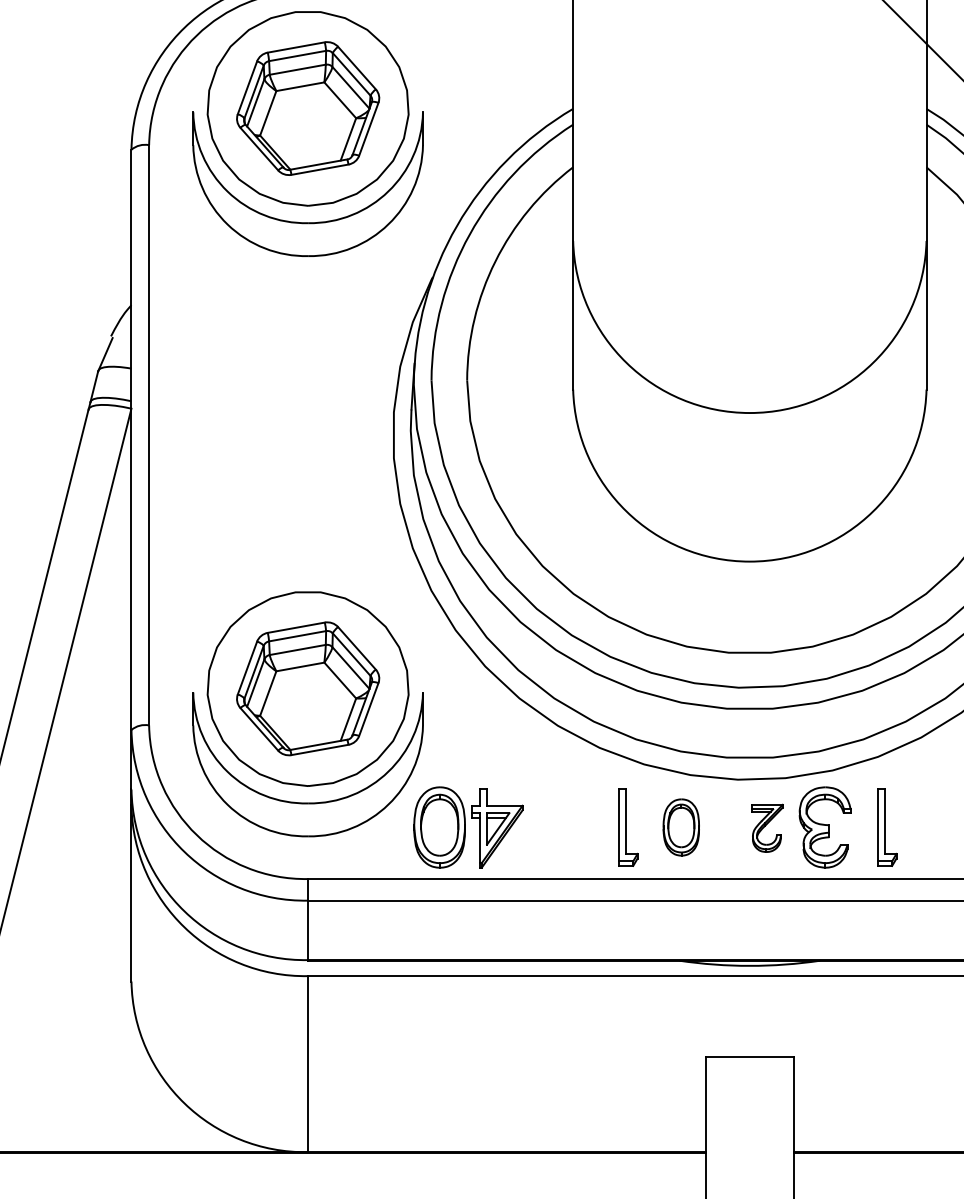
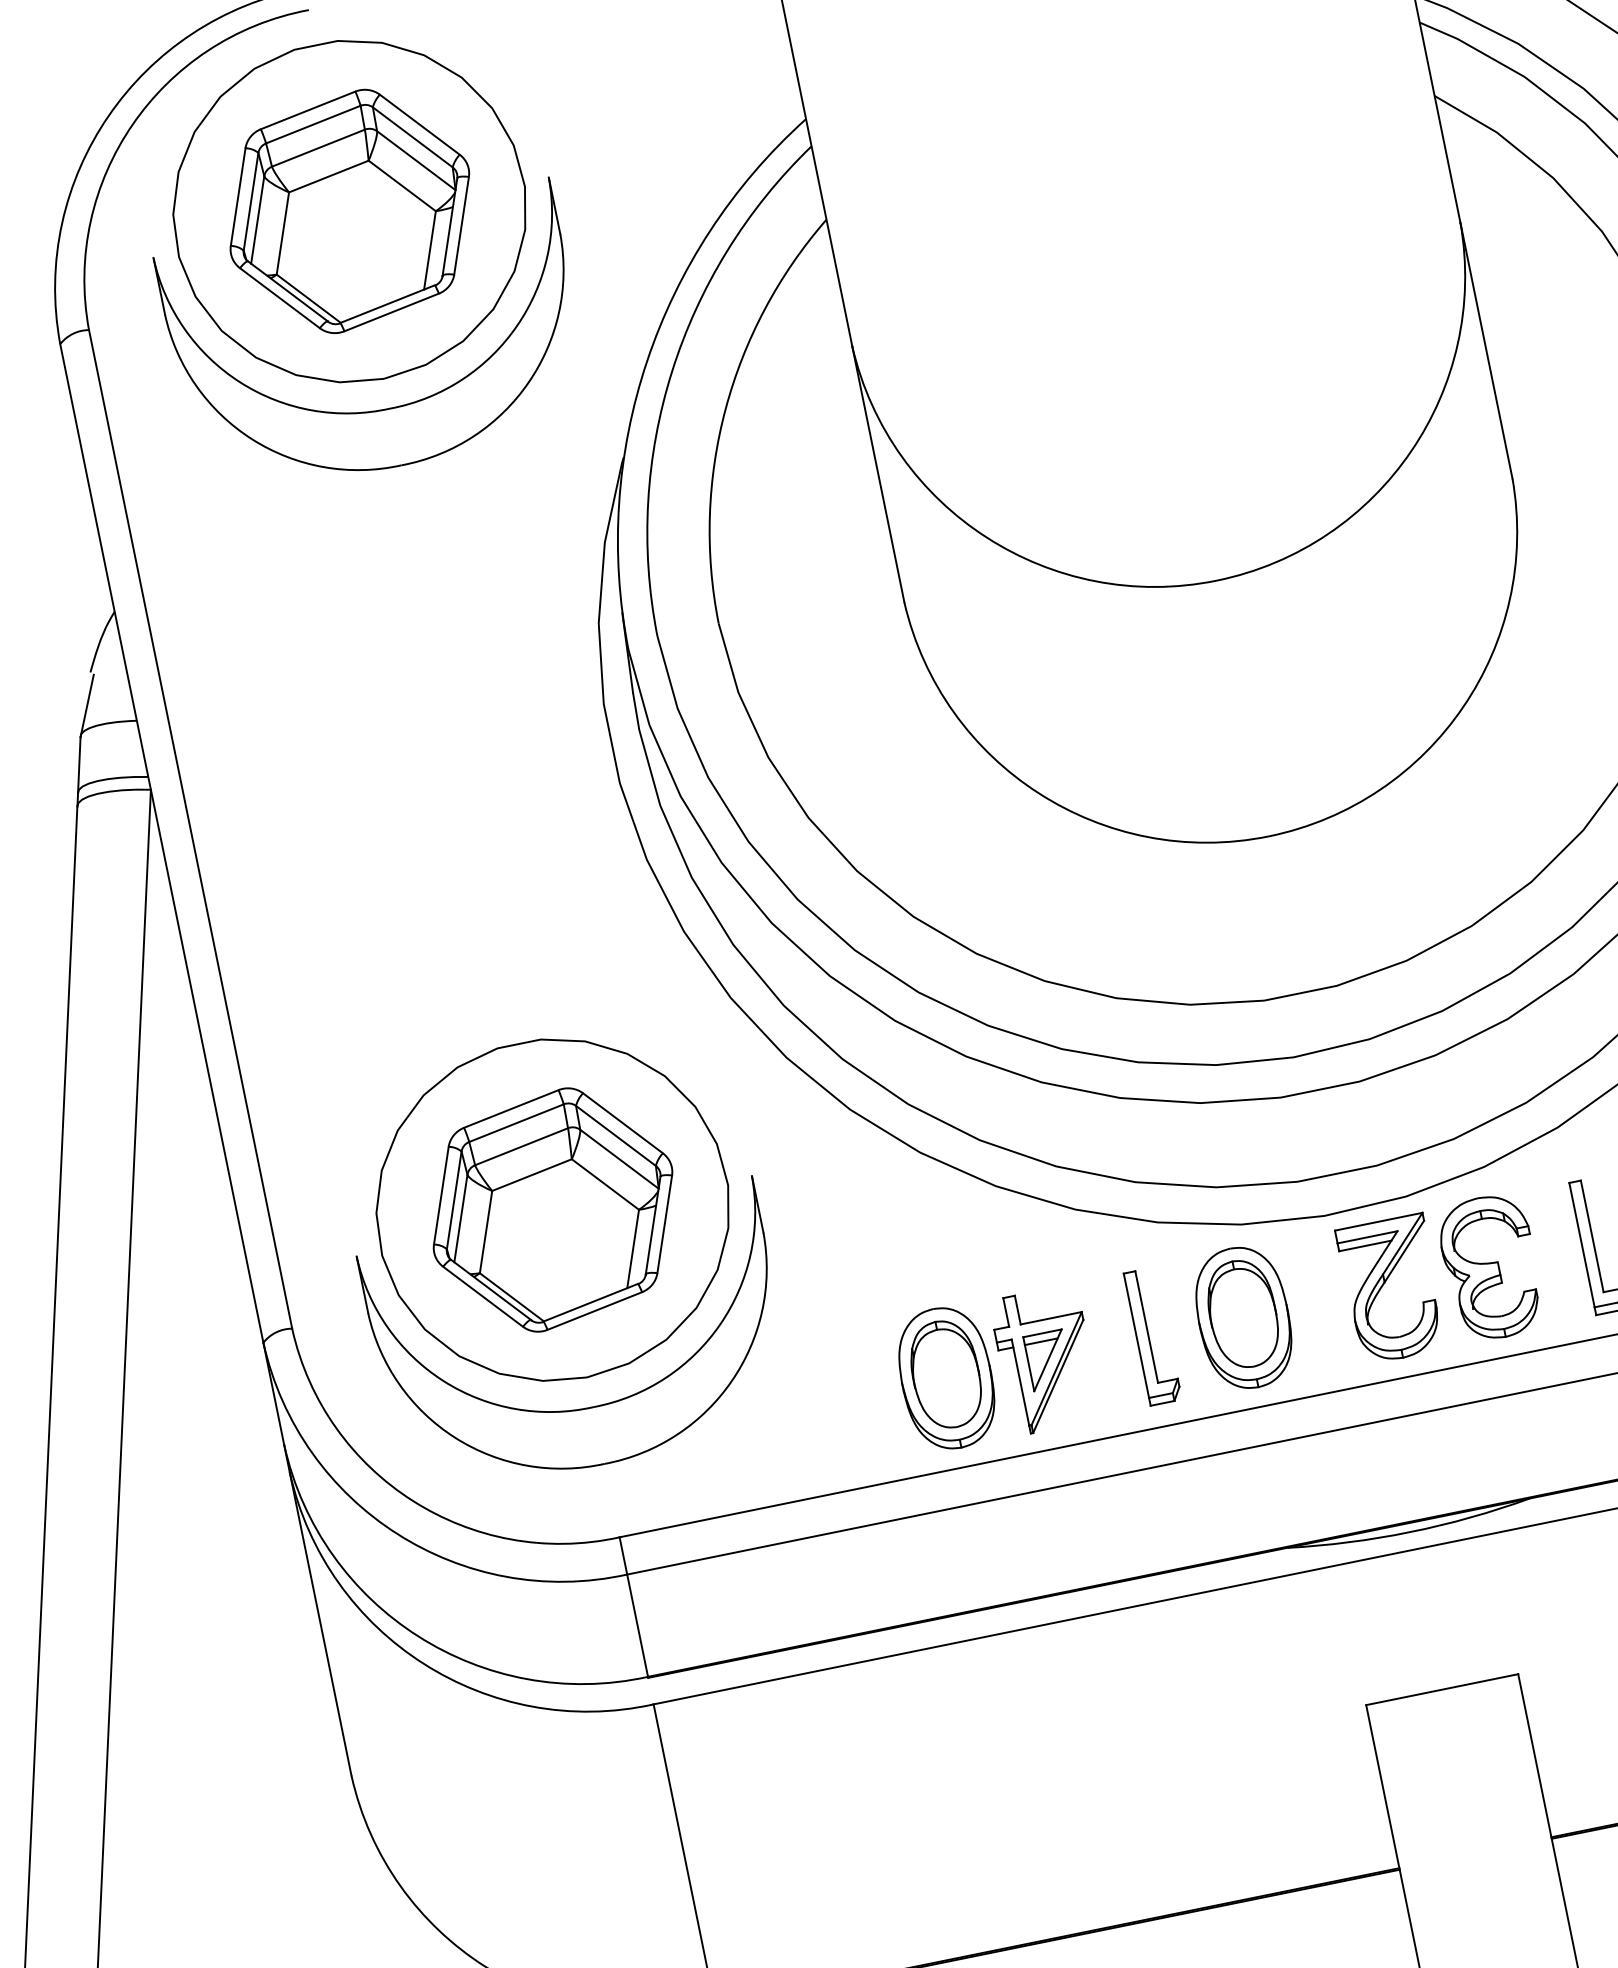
part: (468, 827) -> (996, 1368), moved
part: (681, 827) -> (1244, 1317), size x1.43
part: (767, 828) -> (1392, 1289), size x1.67

